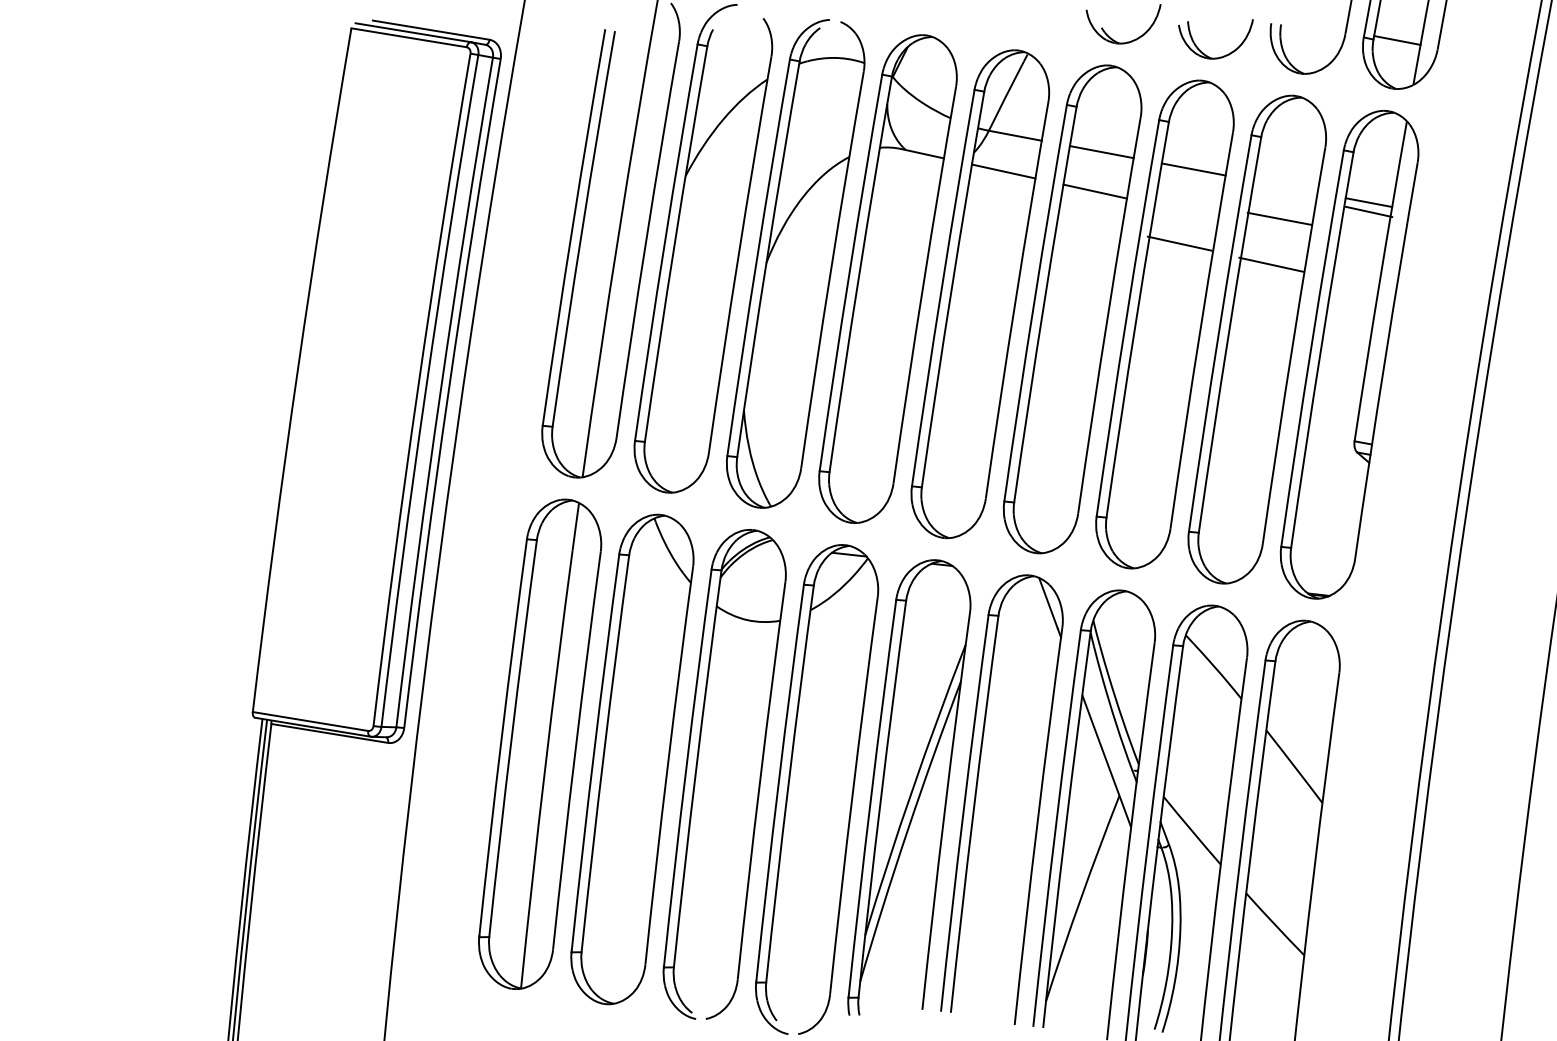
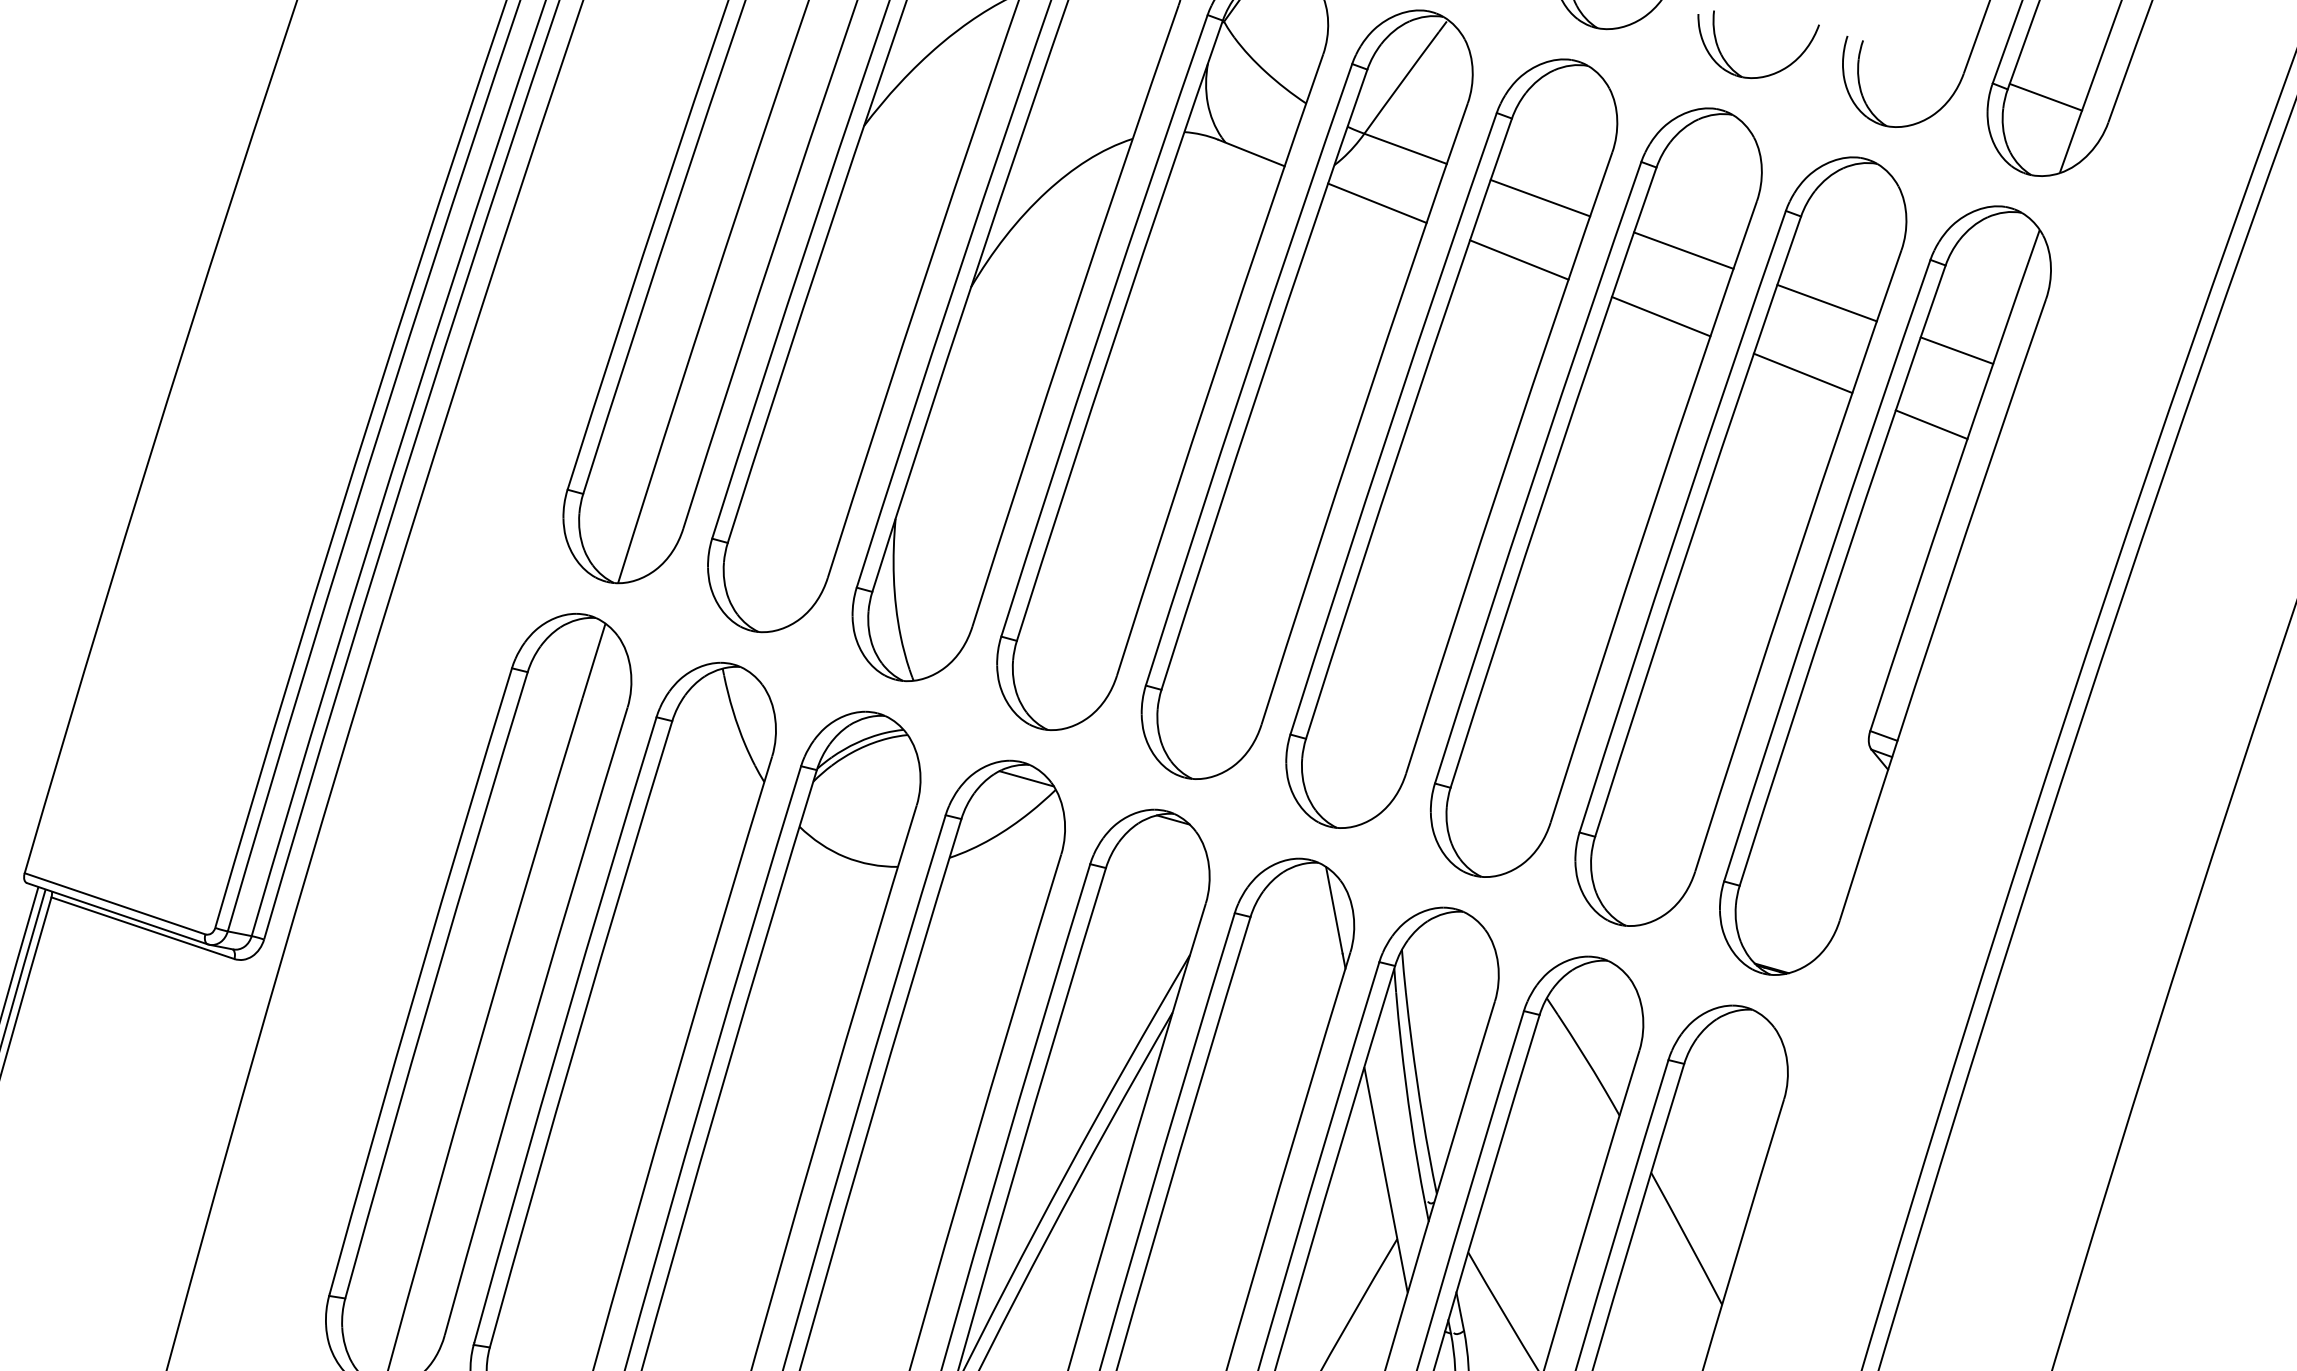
line: (1368, 211) -> (1930, 423), moved
line: (1279, 218) -> (1826, 302), moved
line: (1179, 243) -> (1660, 316), moved
line: (1270, 264) -> (1802, 372), moved

